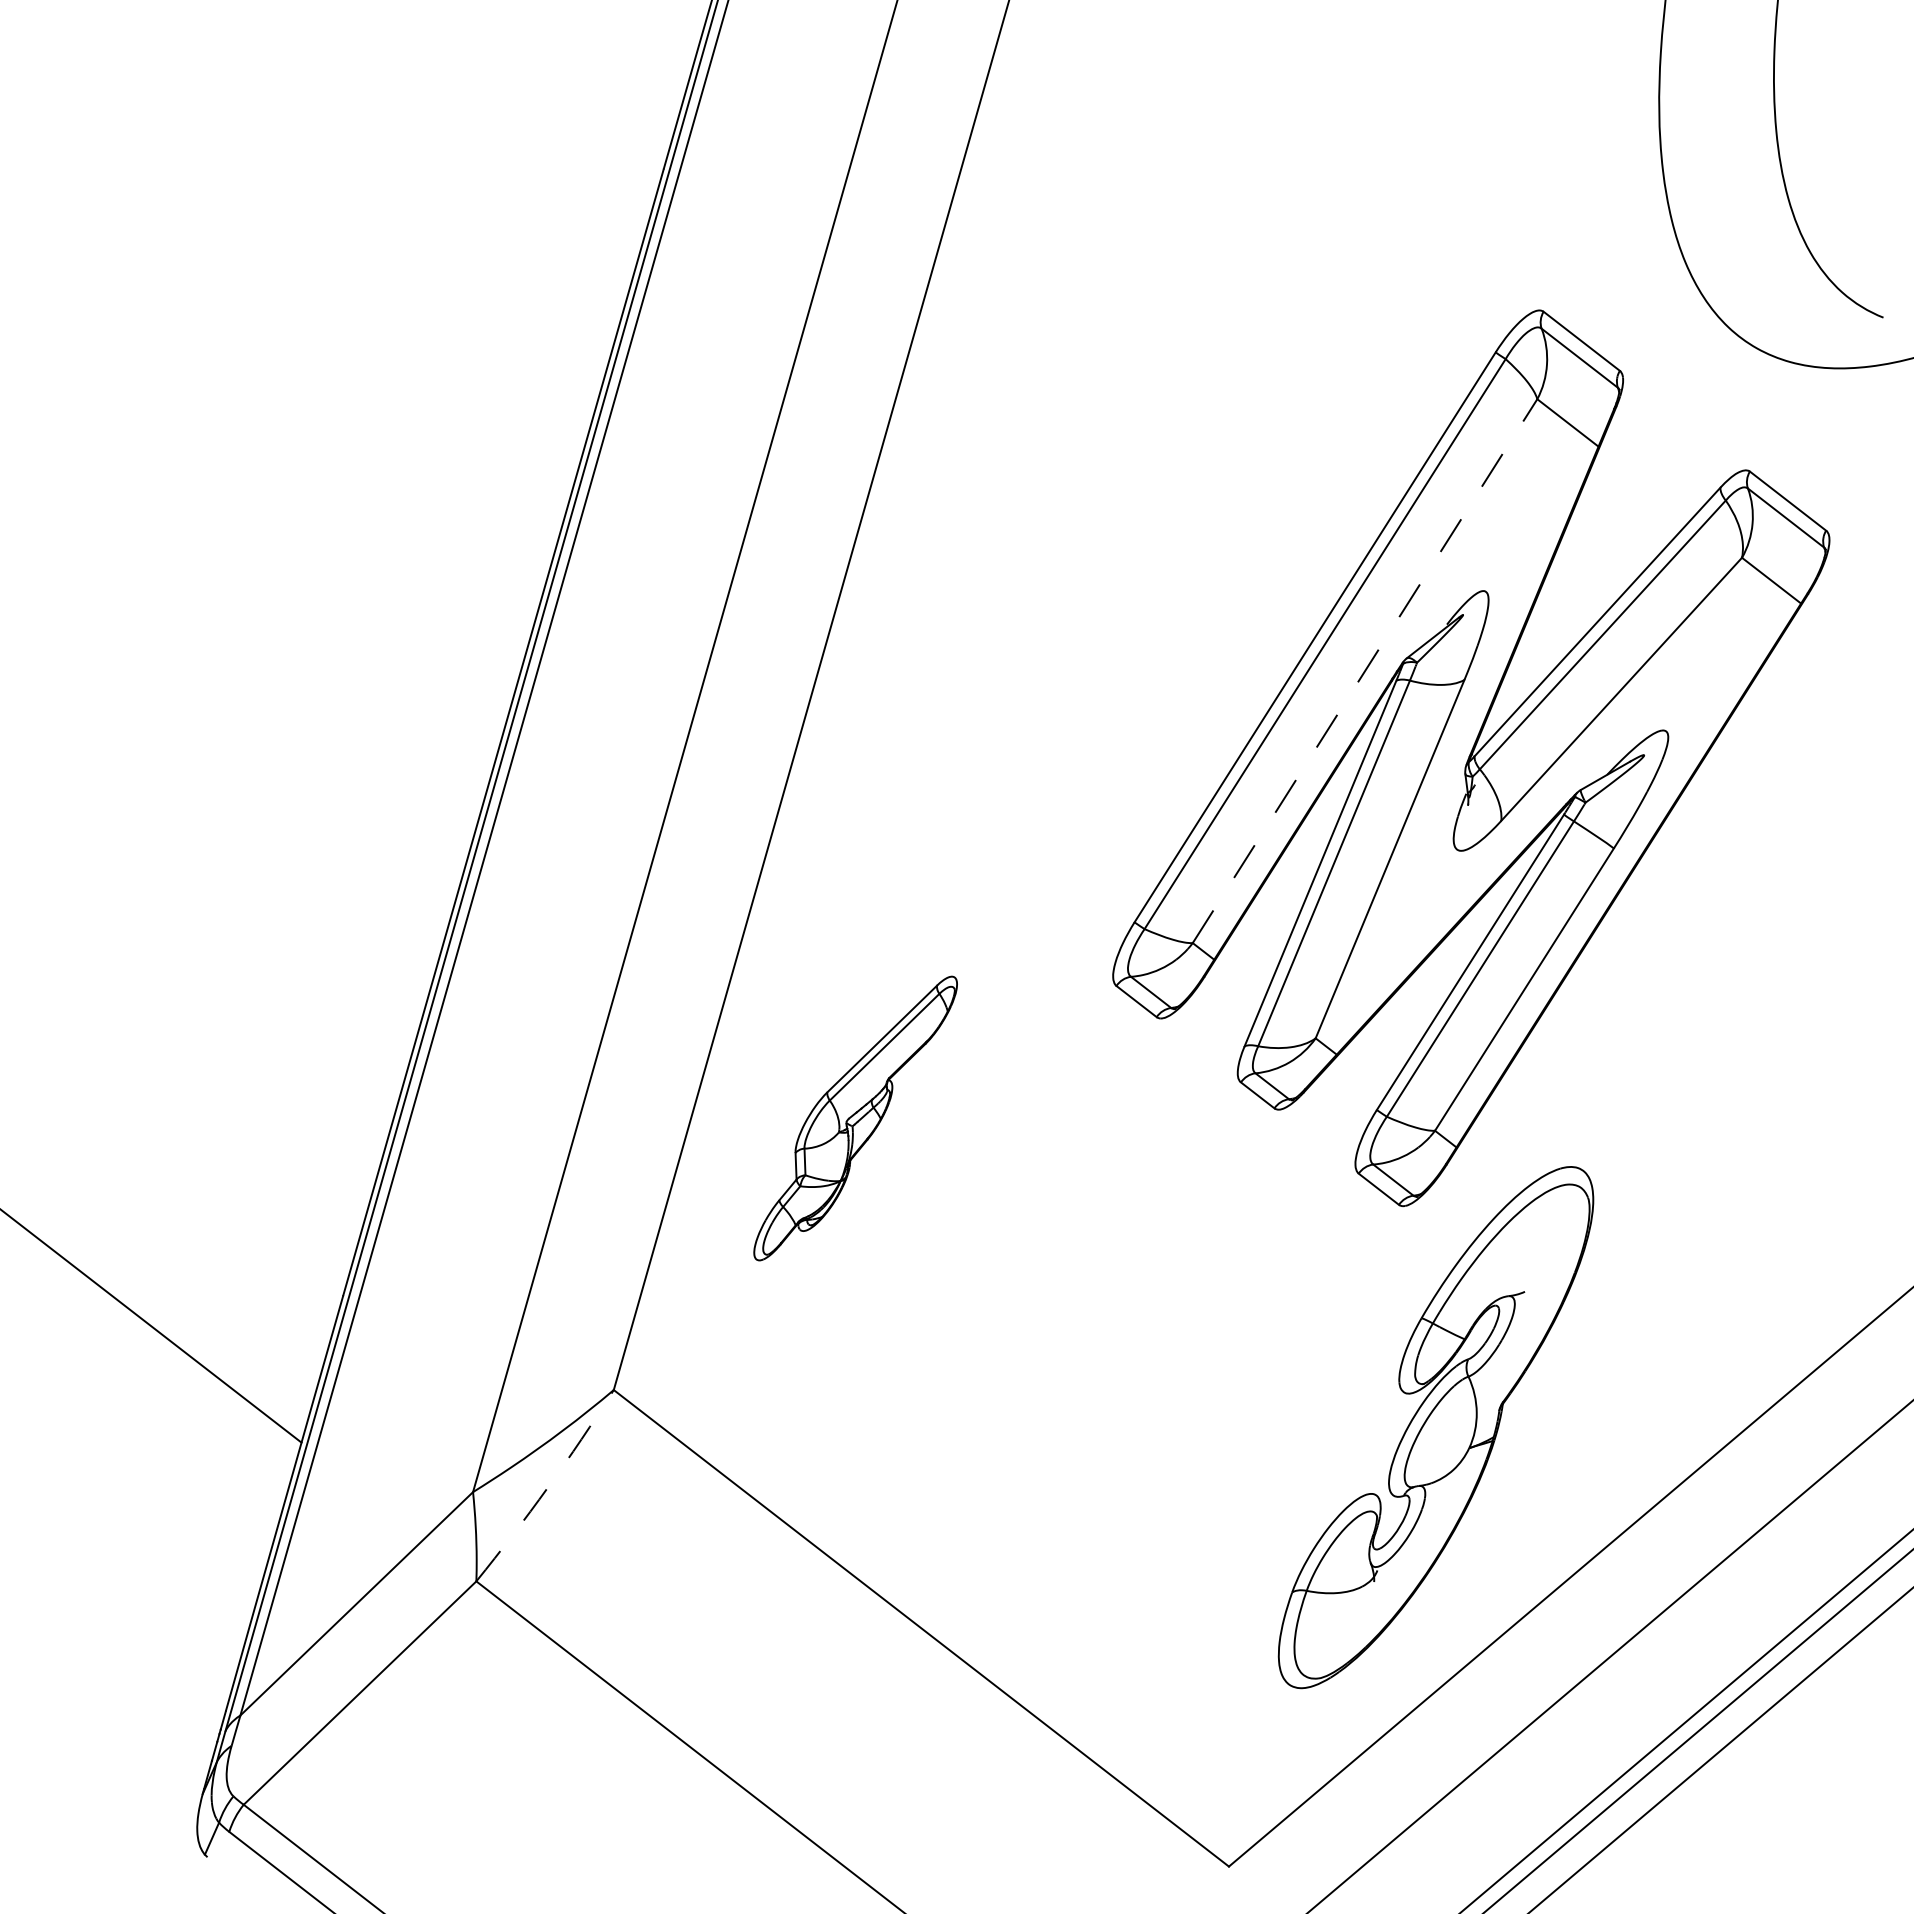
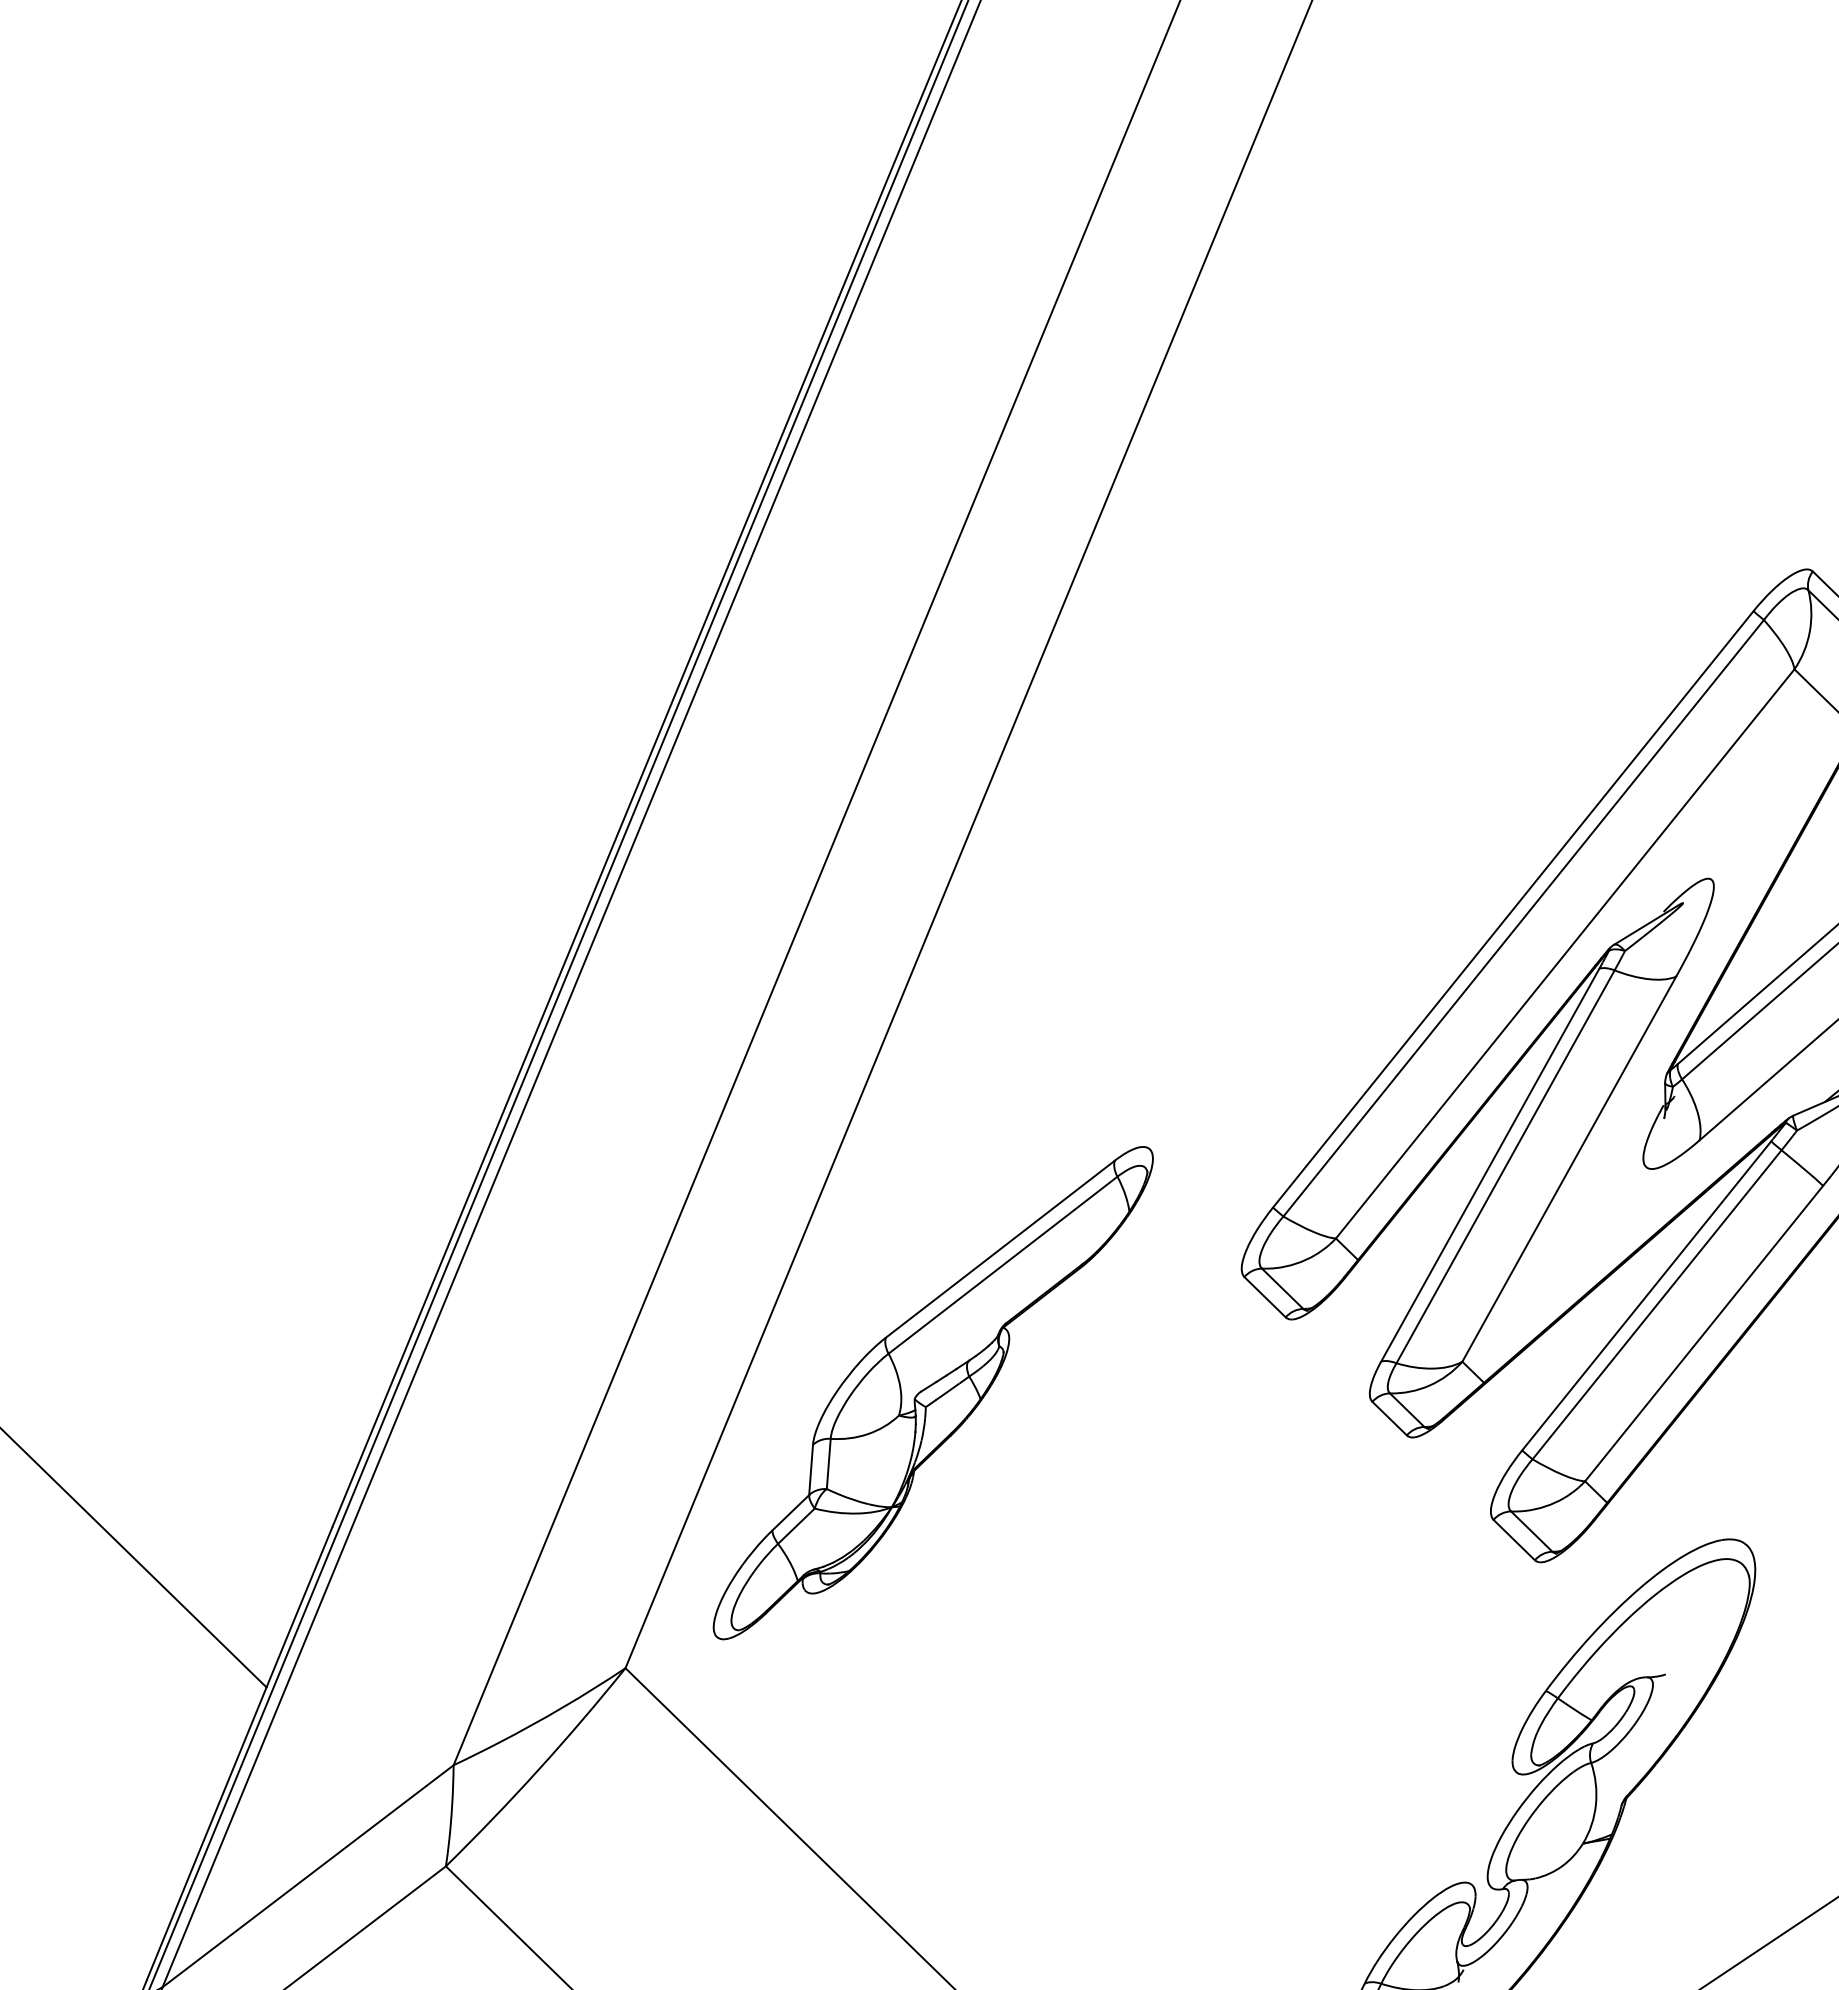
line: (1365, 671) -> (1565, 954), dashed -> solid
part: (855, 1118) -> (933, 1392), size x1.67
arc: (547, 1487) -> (538, 1769), dashed -> solid

